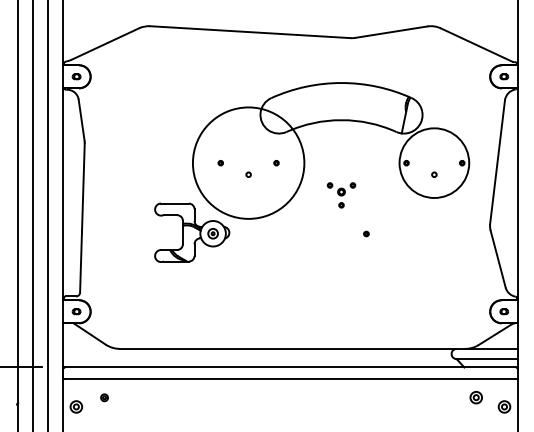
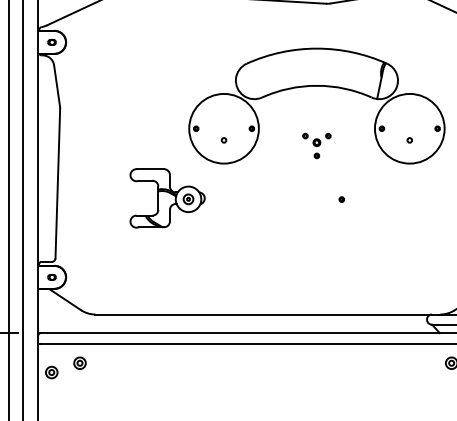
circle: (248, 162) -> (223, 128), size x0.62
part: (341, 195) -> (316, 146), moved
part: (104, 397) -> (79, 363), size x1.67

